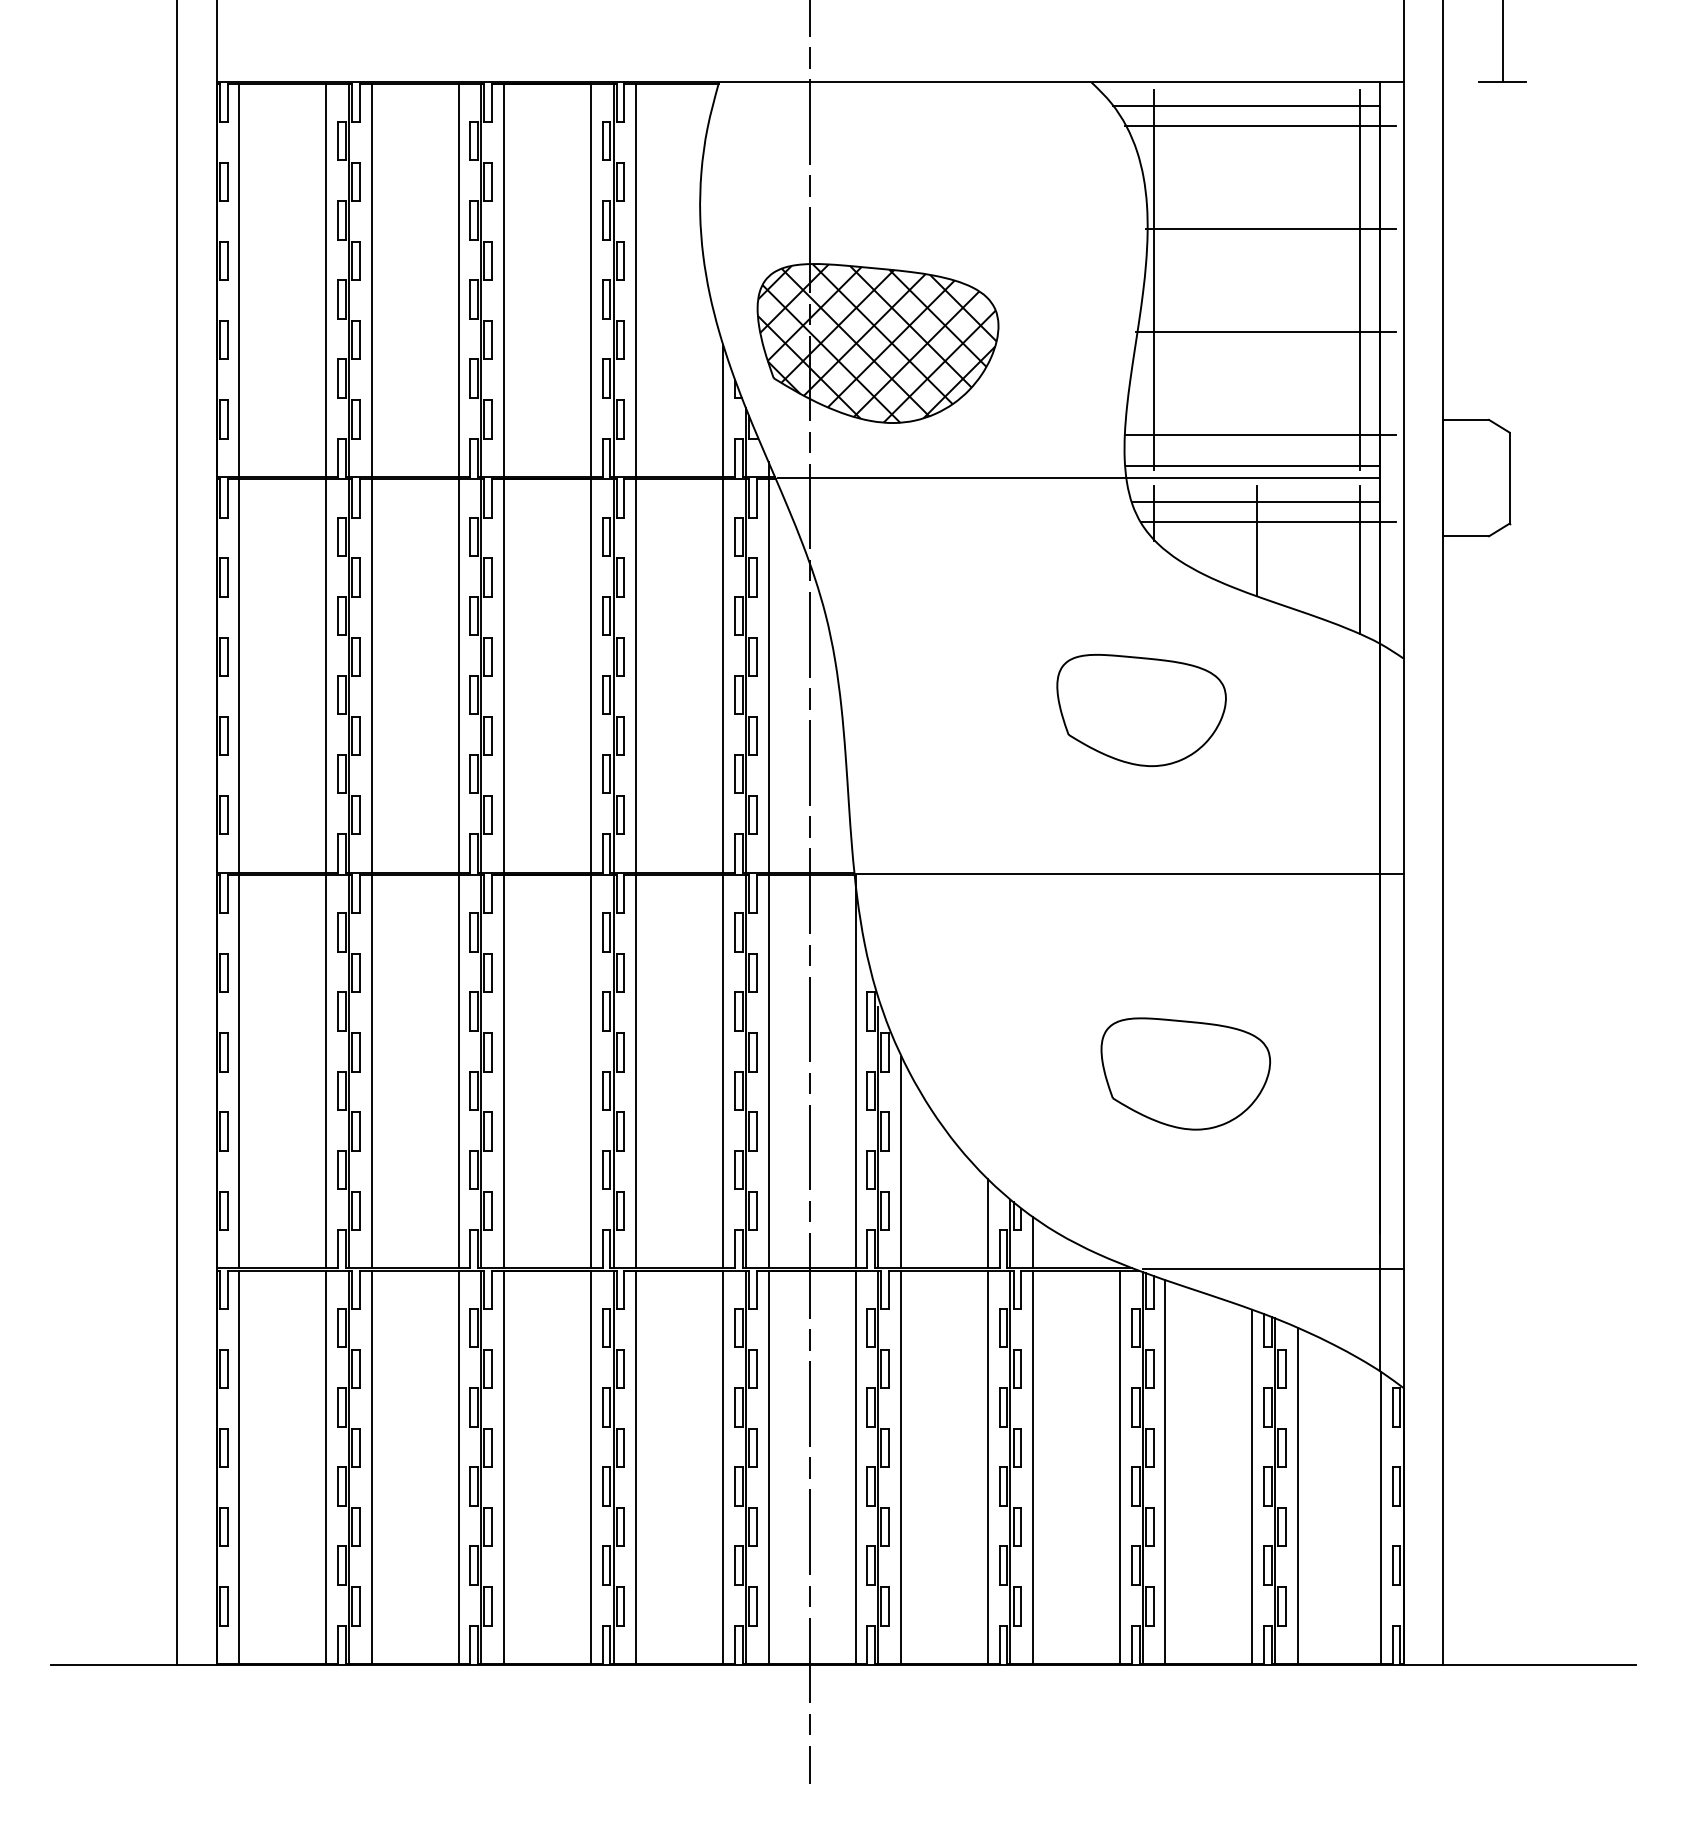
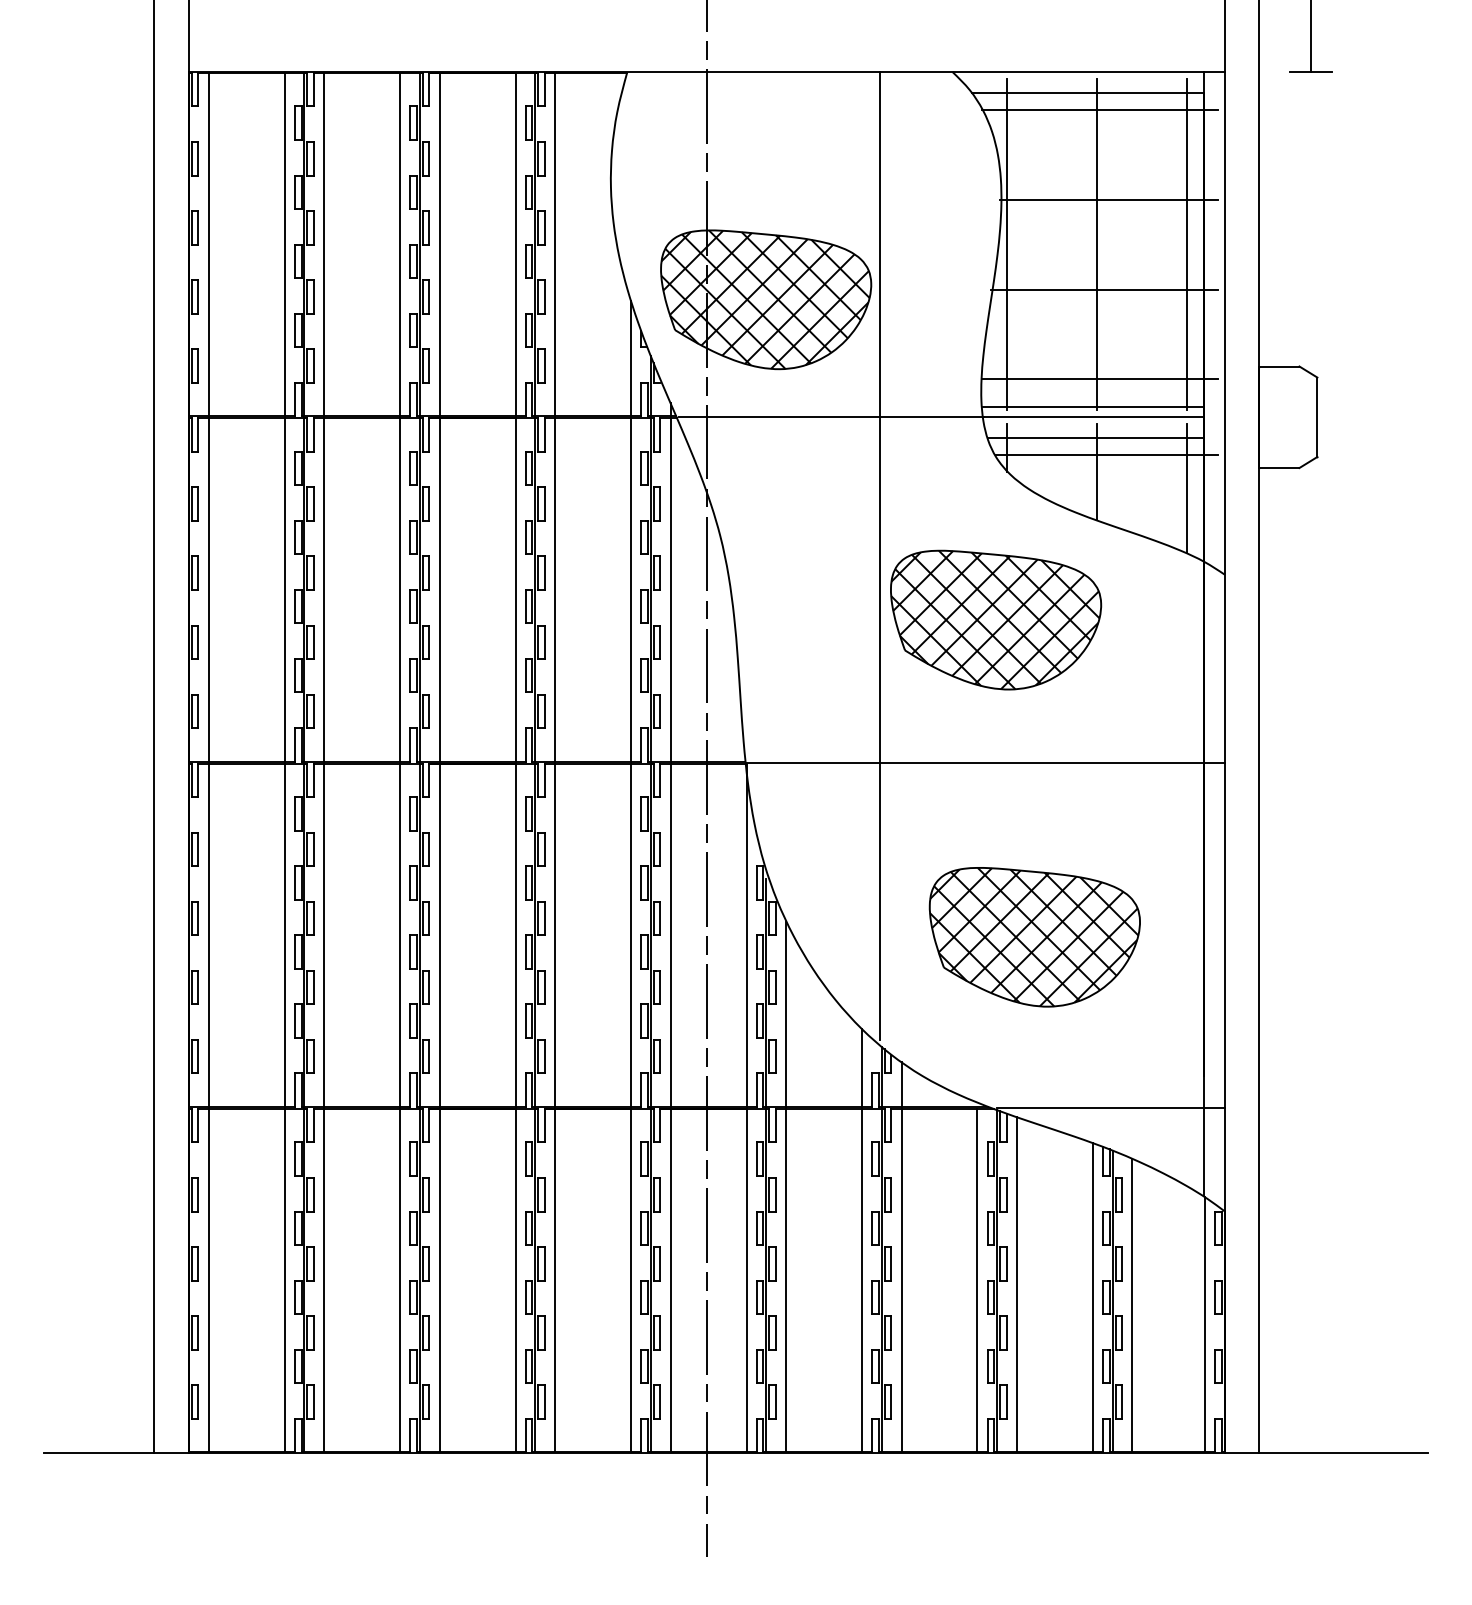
line: (1257, 280) -> (1097, 244), added
line: (1007, 636) -> (879, 555), added
part: (1141, 709) -> (996, 619), size x1.43
part: (1185, 1074) -> (1034, 937), size x1.43

